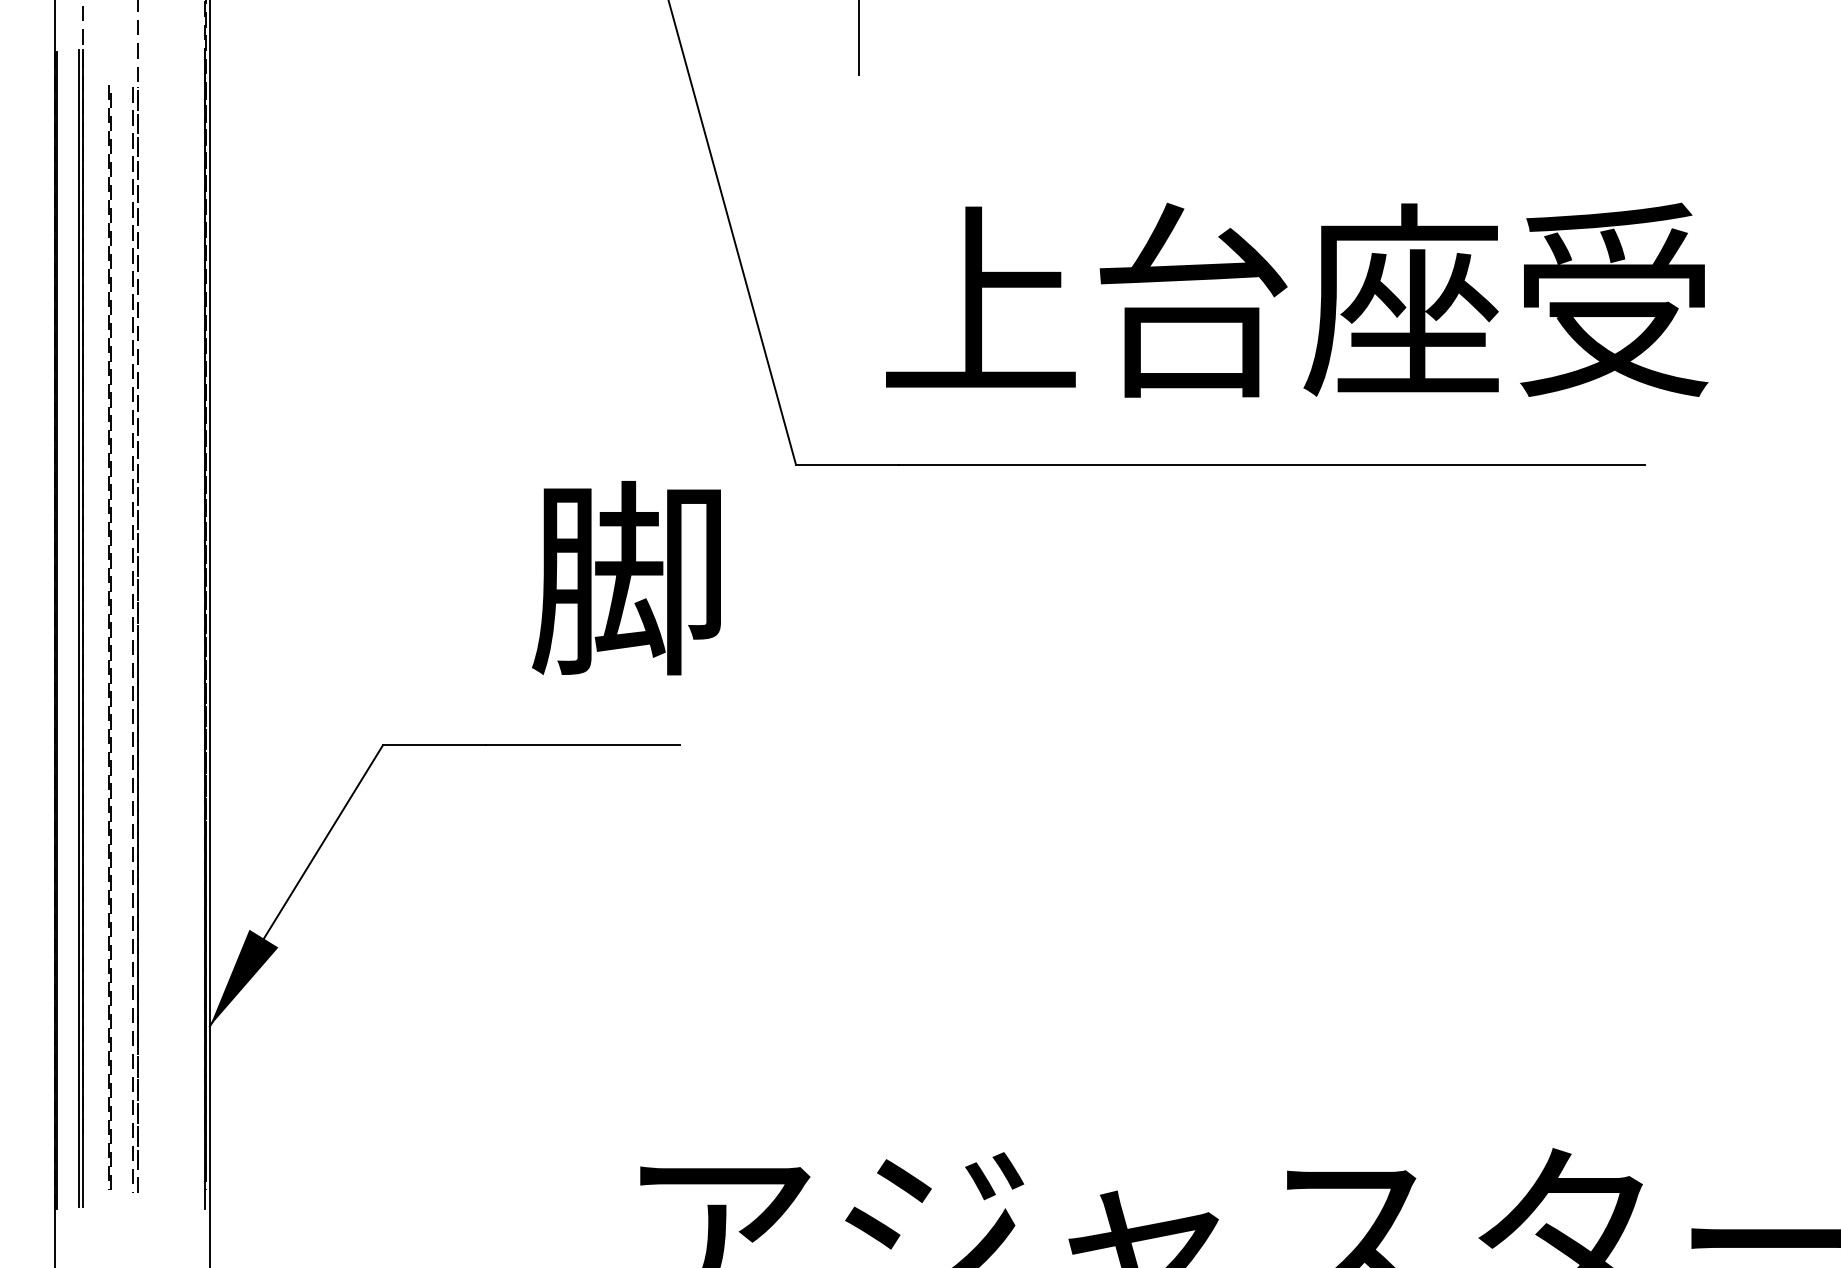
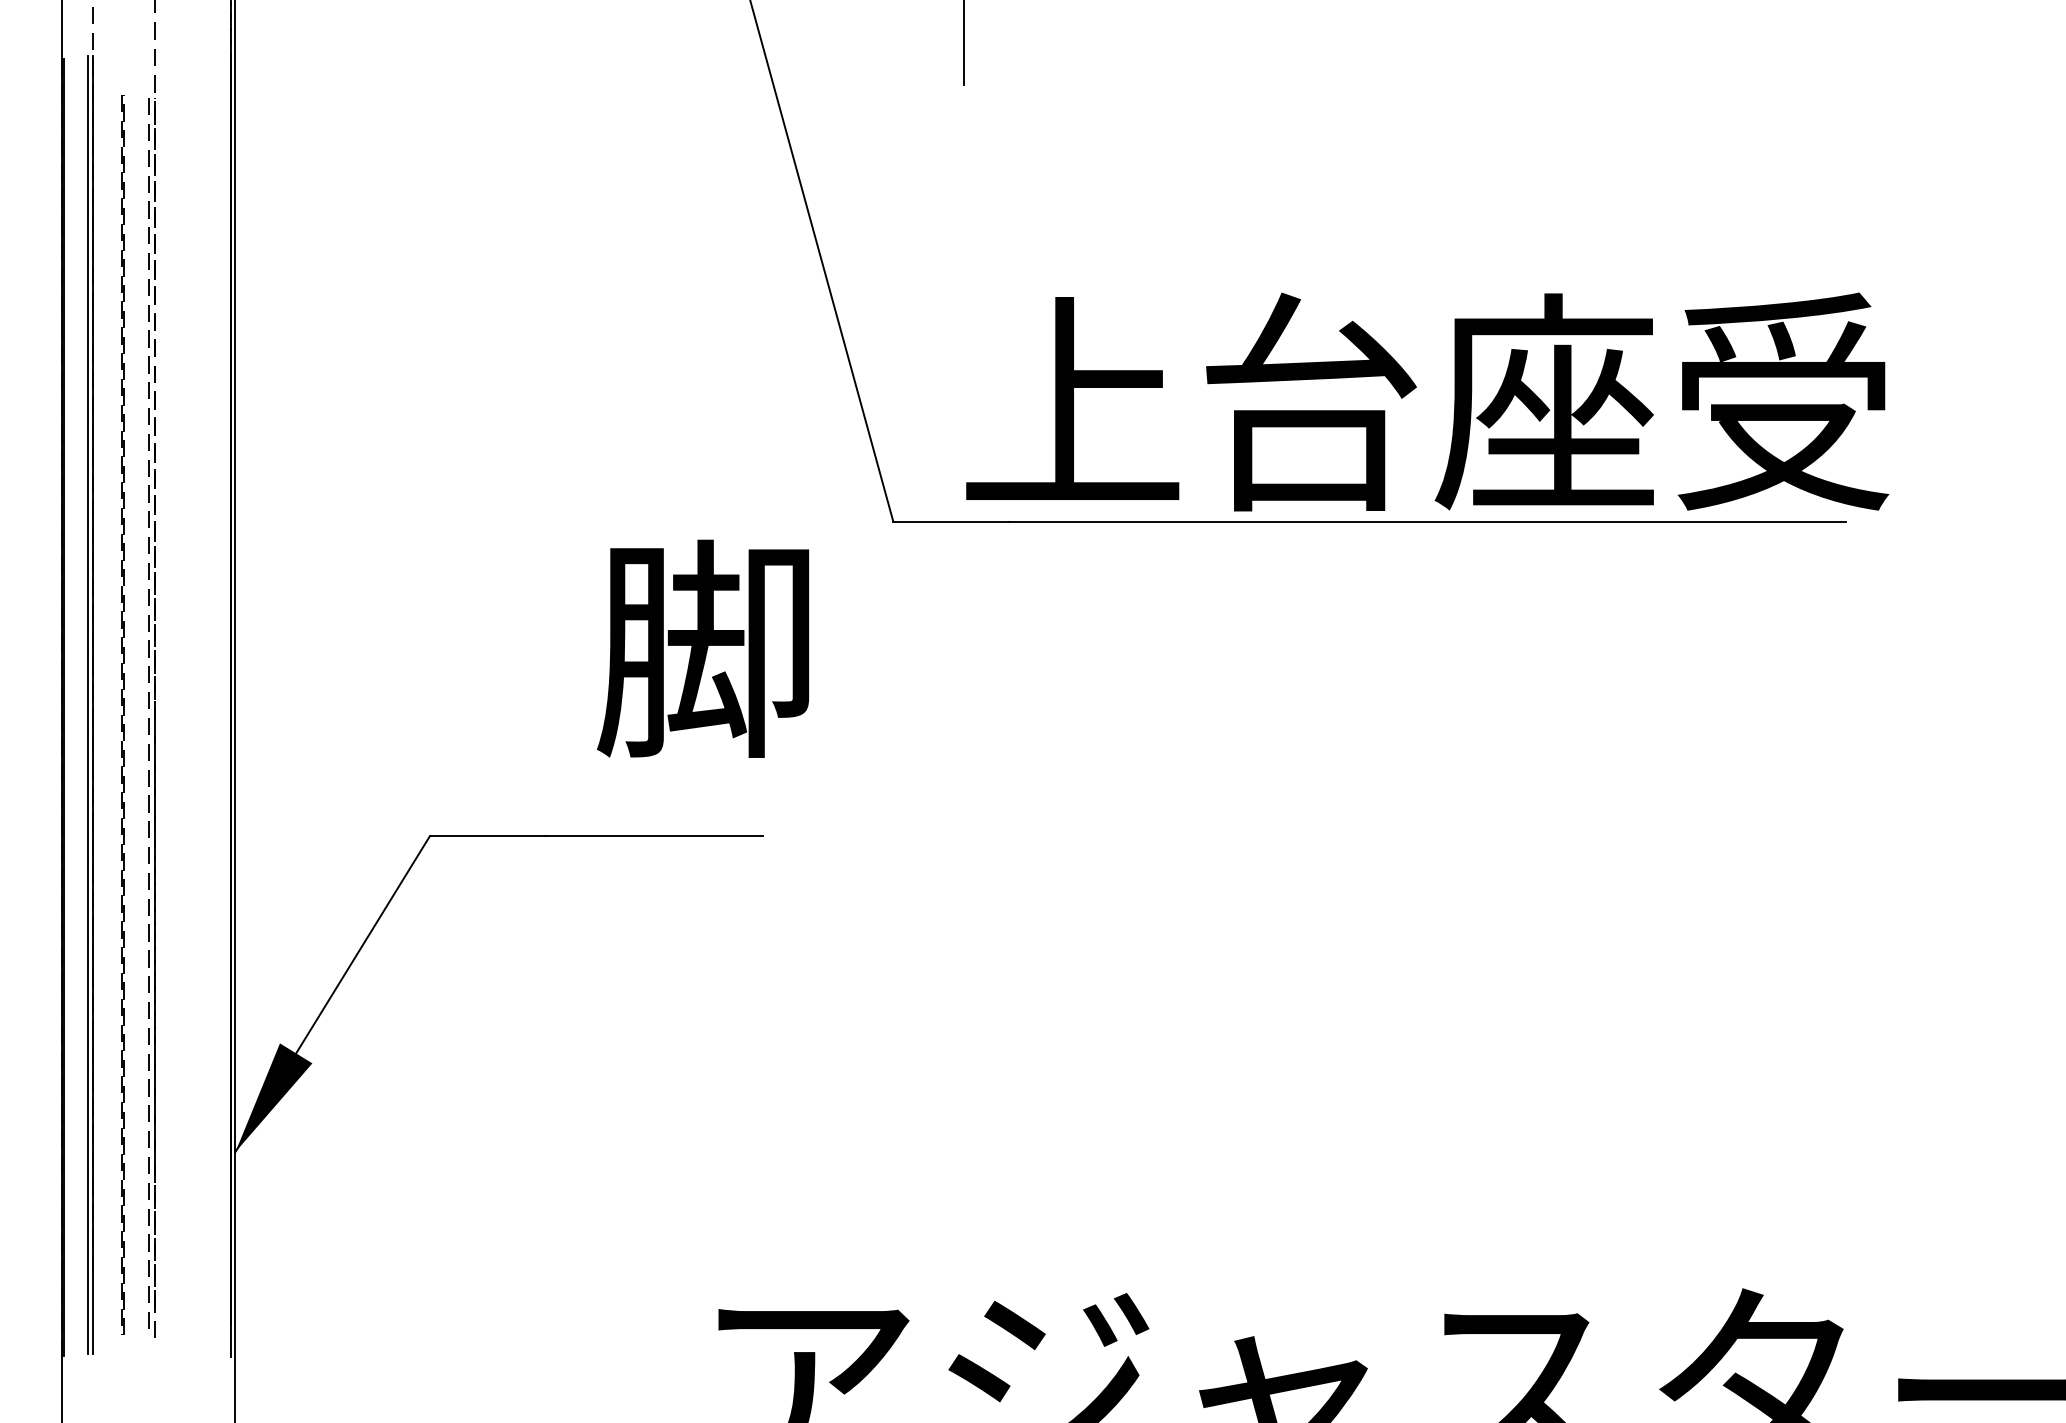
text: (1297, 299) -> (1428, 401), moved

